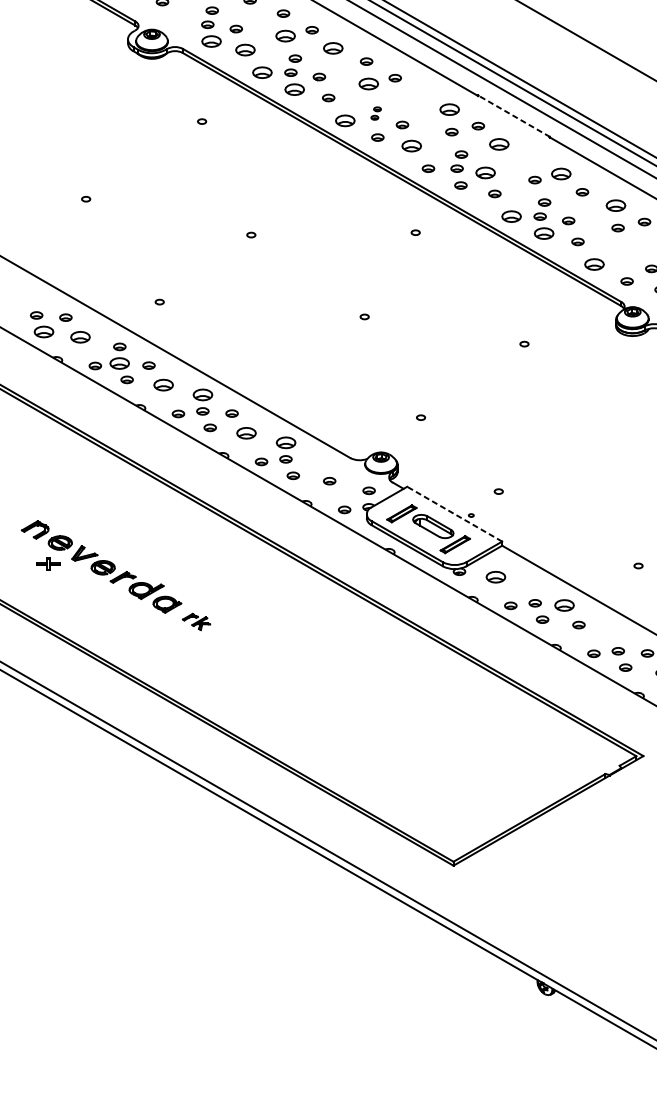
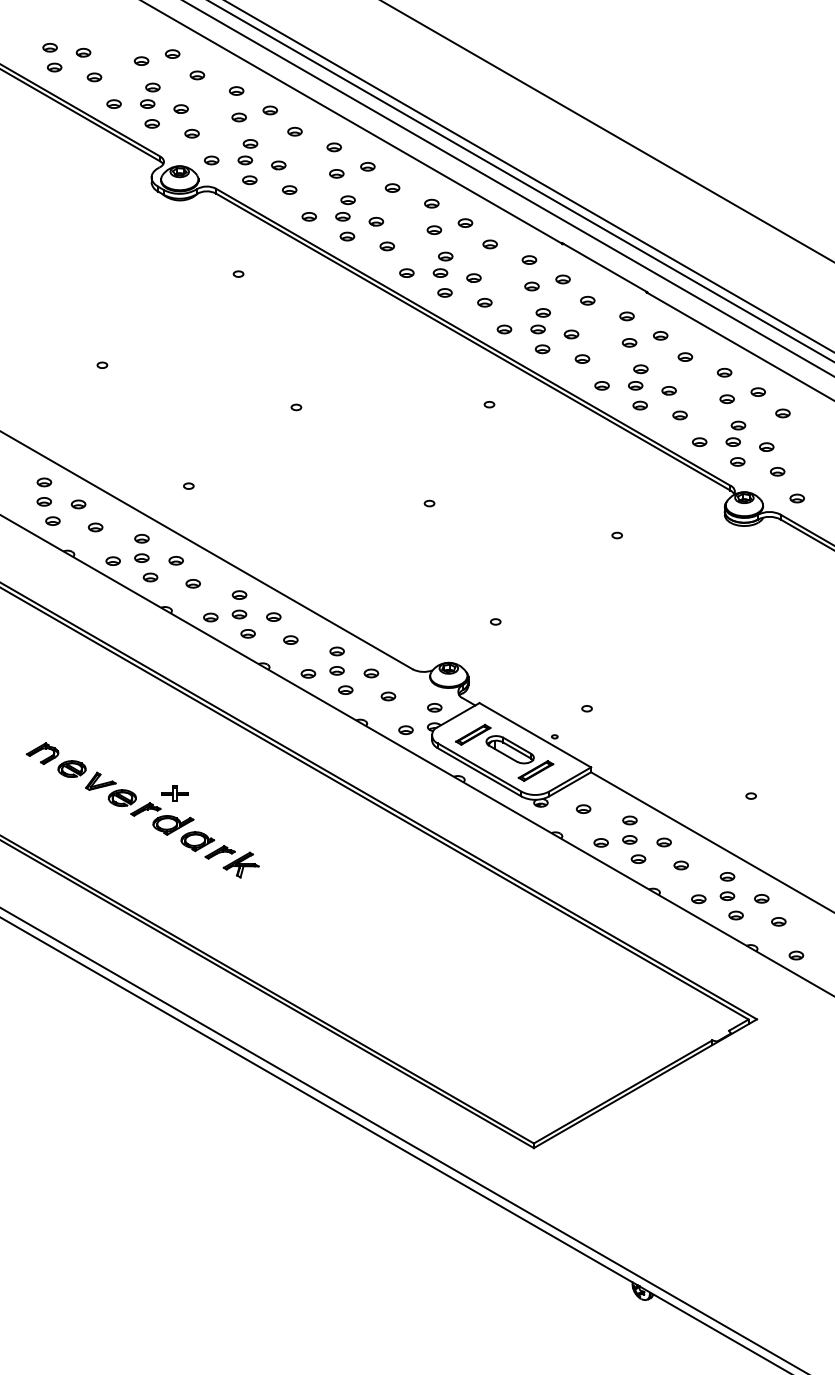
part: (179, 24) -> (211, 160), added
part: (285, 35) -> (336, 173), size x0.62
part: (211, 41) -> (249, 180), size x0.62
part: (333, 47) -> (392, 187), size x0.62
part: (245, 49) -> (289, 189), size x0.62
part: (261, 72) -> (308, 216), size x0.62
part: (368, 84) -> (434, 230), size x0.62
part: (294, 89) -> (347, 236), size x0.62
part: (415, 96) -> (489, 244), added
part: (449, 109) -> (529, 259), size x0.62
part: (375, 113) -> (442, 264), size x1.67
line: (513, 115) -> (604, 267), dashed -> solid
part: (345, 120) -> (406, 272), size x0.62
part: (499, 144) -> (587, 300), size x0.62
part: (411, 145) -> (484, 302), size x0.62
part: (532, 157) -> (626, 316), added
part: (485, 172) -> (571, 334), size x0.62
part: (561, 173) -> (660, 335), size x0.62
part: (615, 205) -> (724, 372), size x0.62
part: (511, 216) -> (601, 385), size x0.62
part: (543, 233) -> (639, 405), size x0.62
part: (625, 257) -> (735, 433), added
part: (594, 264) -> (699, 442), size x0.62
part: (36, 299) -> (44, 482), added
part: (43, 331) -> (52, 520), size x0.62
part: (80, 337) -> (95, 527), size x0.62
part: (119, 362) -> (141, 557), size x0.62
part: (162, 384) -> (192, 583), size x0.62
part: (202, 394) -> (239, 594), size x0.62
part: (246, 432) -> (290, 639), size x0.62
part: (285, 442) -> (336, 651), size x0.62
part: (315, 461) -> (371, 673), added
line: (454, 514) -> (534, 735), dashed -> solid
part: (47, 563) -> (174, 793), moved
part: (495, 576) -> (583, 808), size x0.62
part: (534, 586) -> (629, 820), added
part: (563, 605) -> (663, 842), size x0.62
part: (196, 621) -> (231, 861), size x1.67
part: (618, 634) -> (727, 876), added

